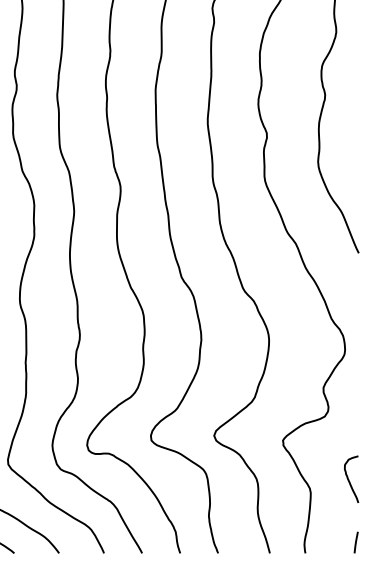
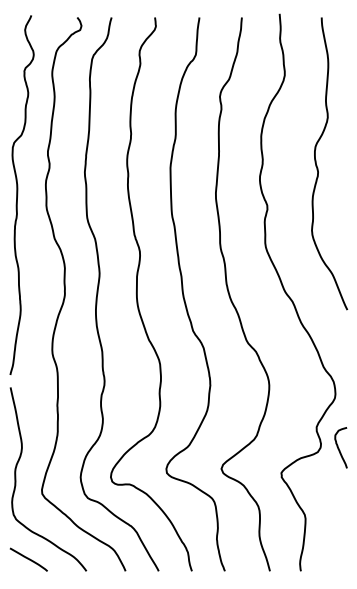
curve: (349, 480) -> (339, 448), moved
line: (355, 542) -> (344, 561), removed

